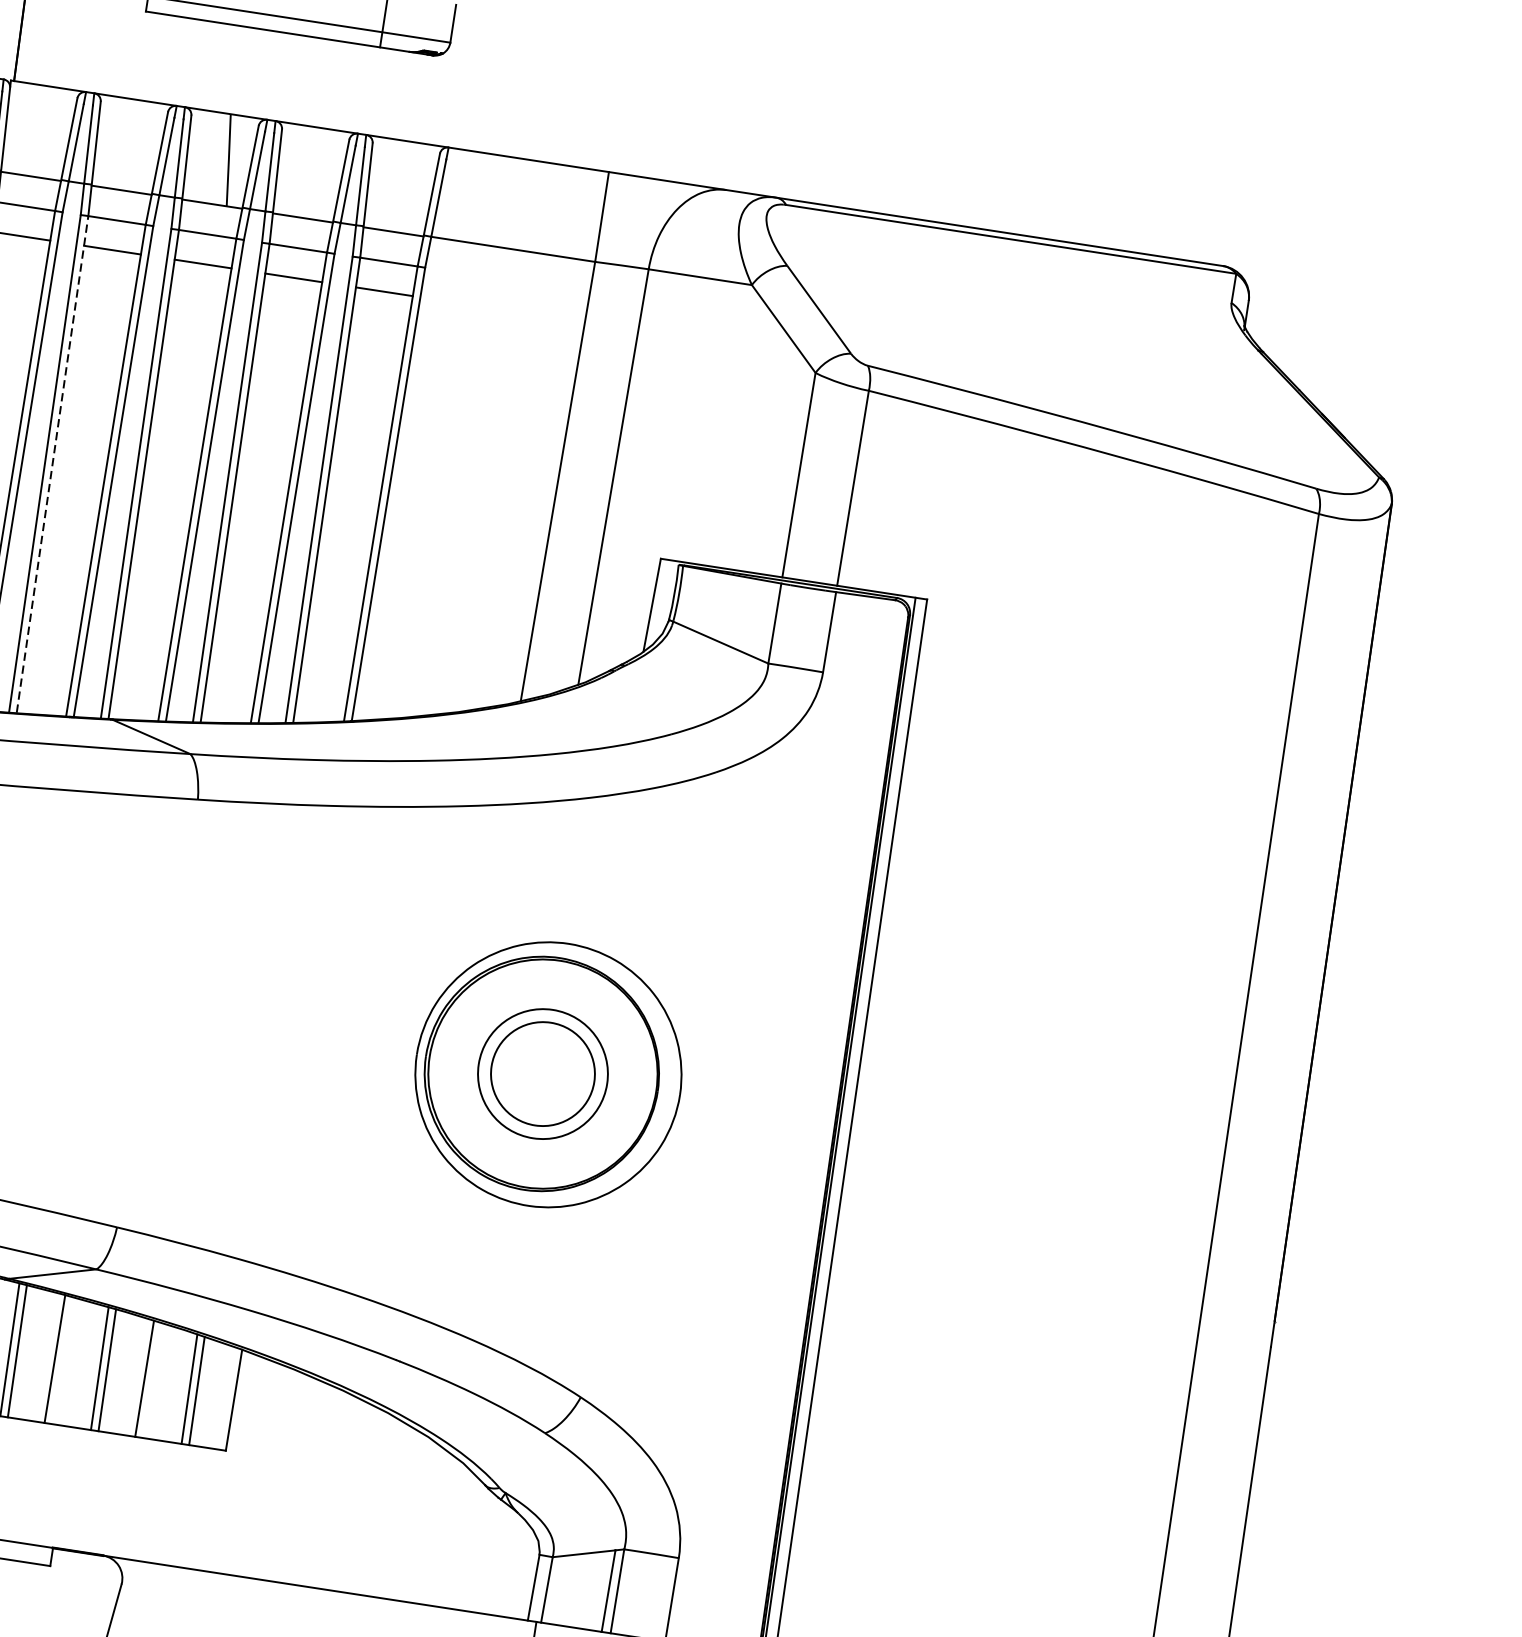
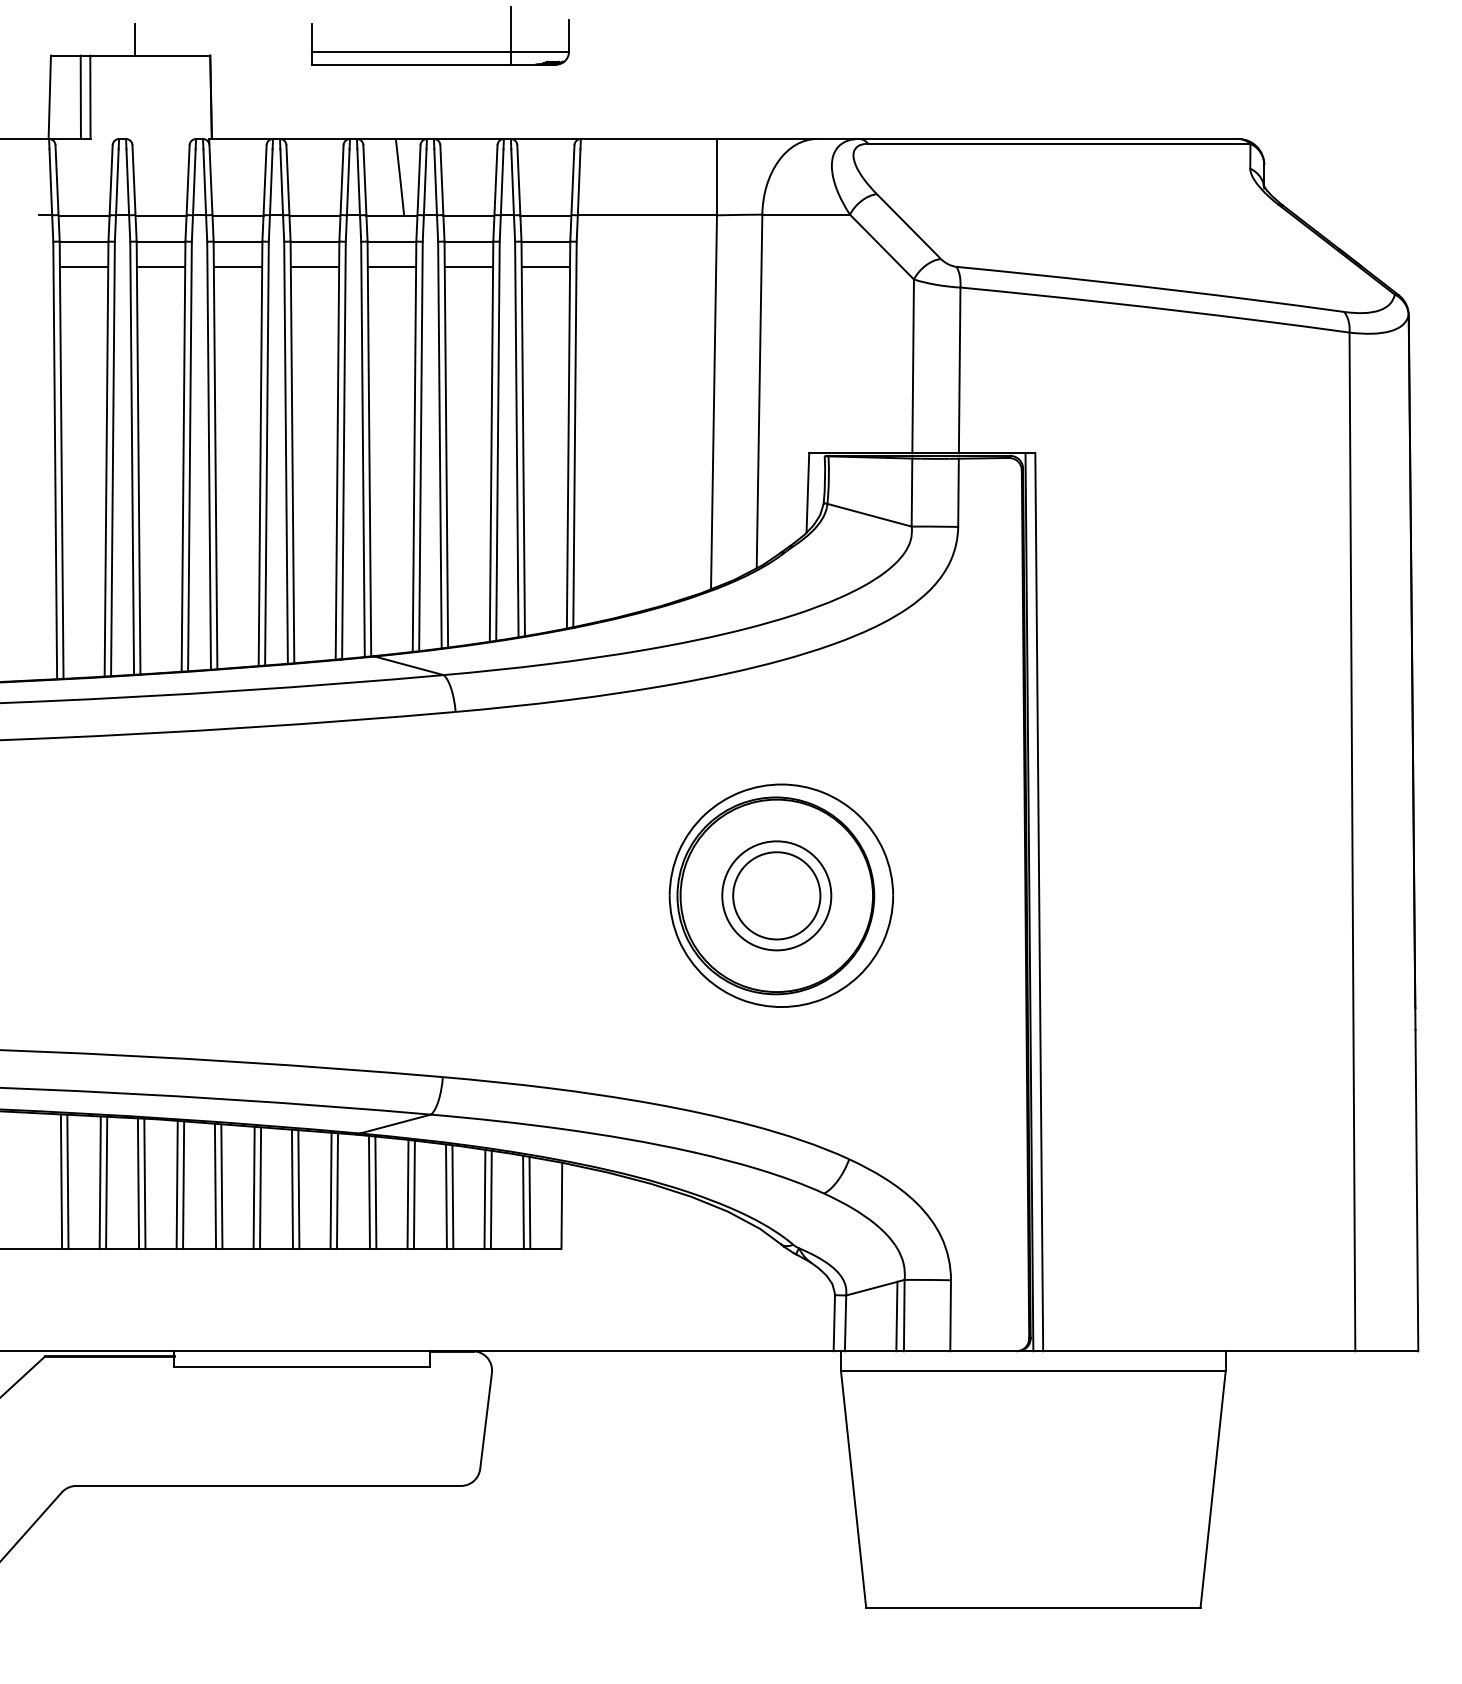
line: (52, 464) -> (292, 452), dashed -> solid
line: (61, 1360) -> (413, 1194), added
line: (151, 1380) -> (490, 1199), added

